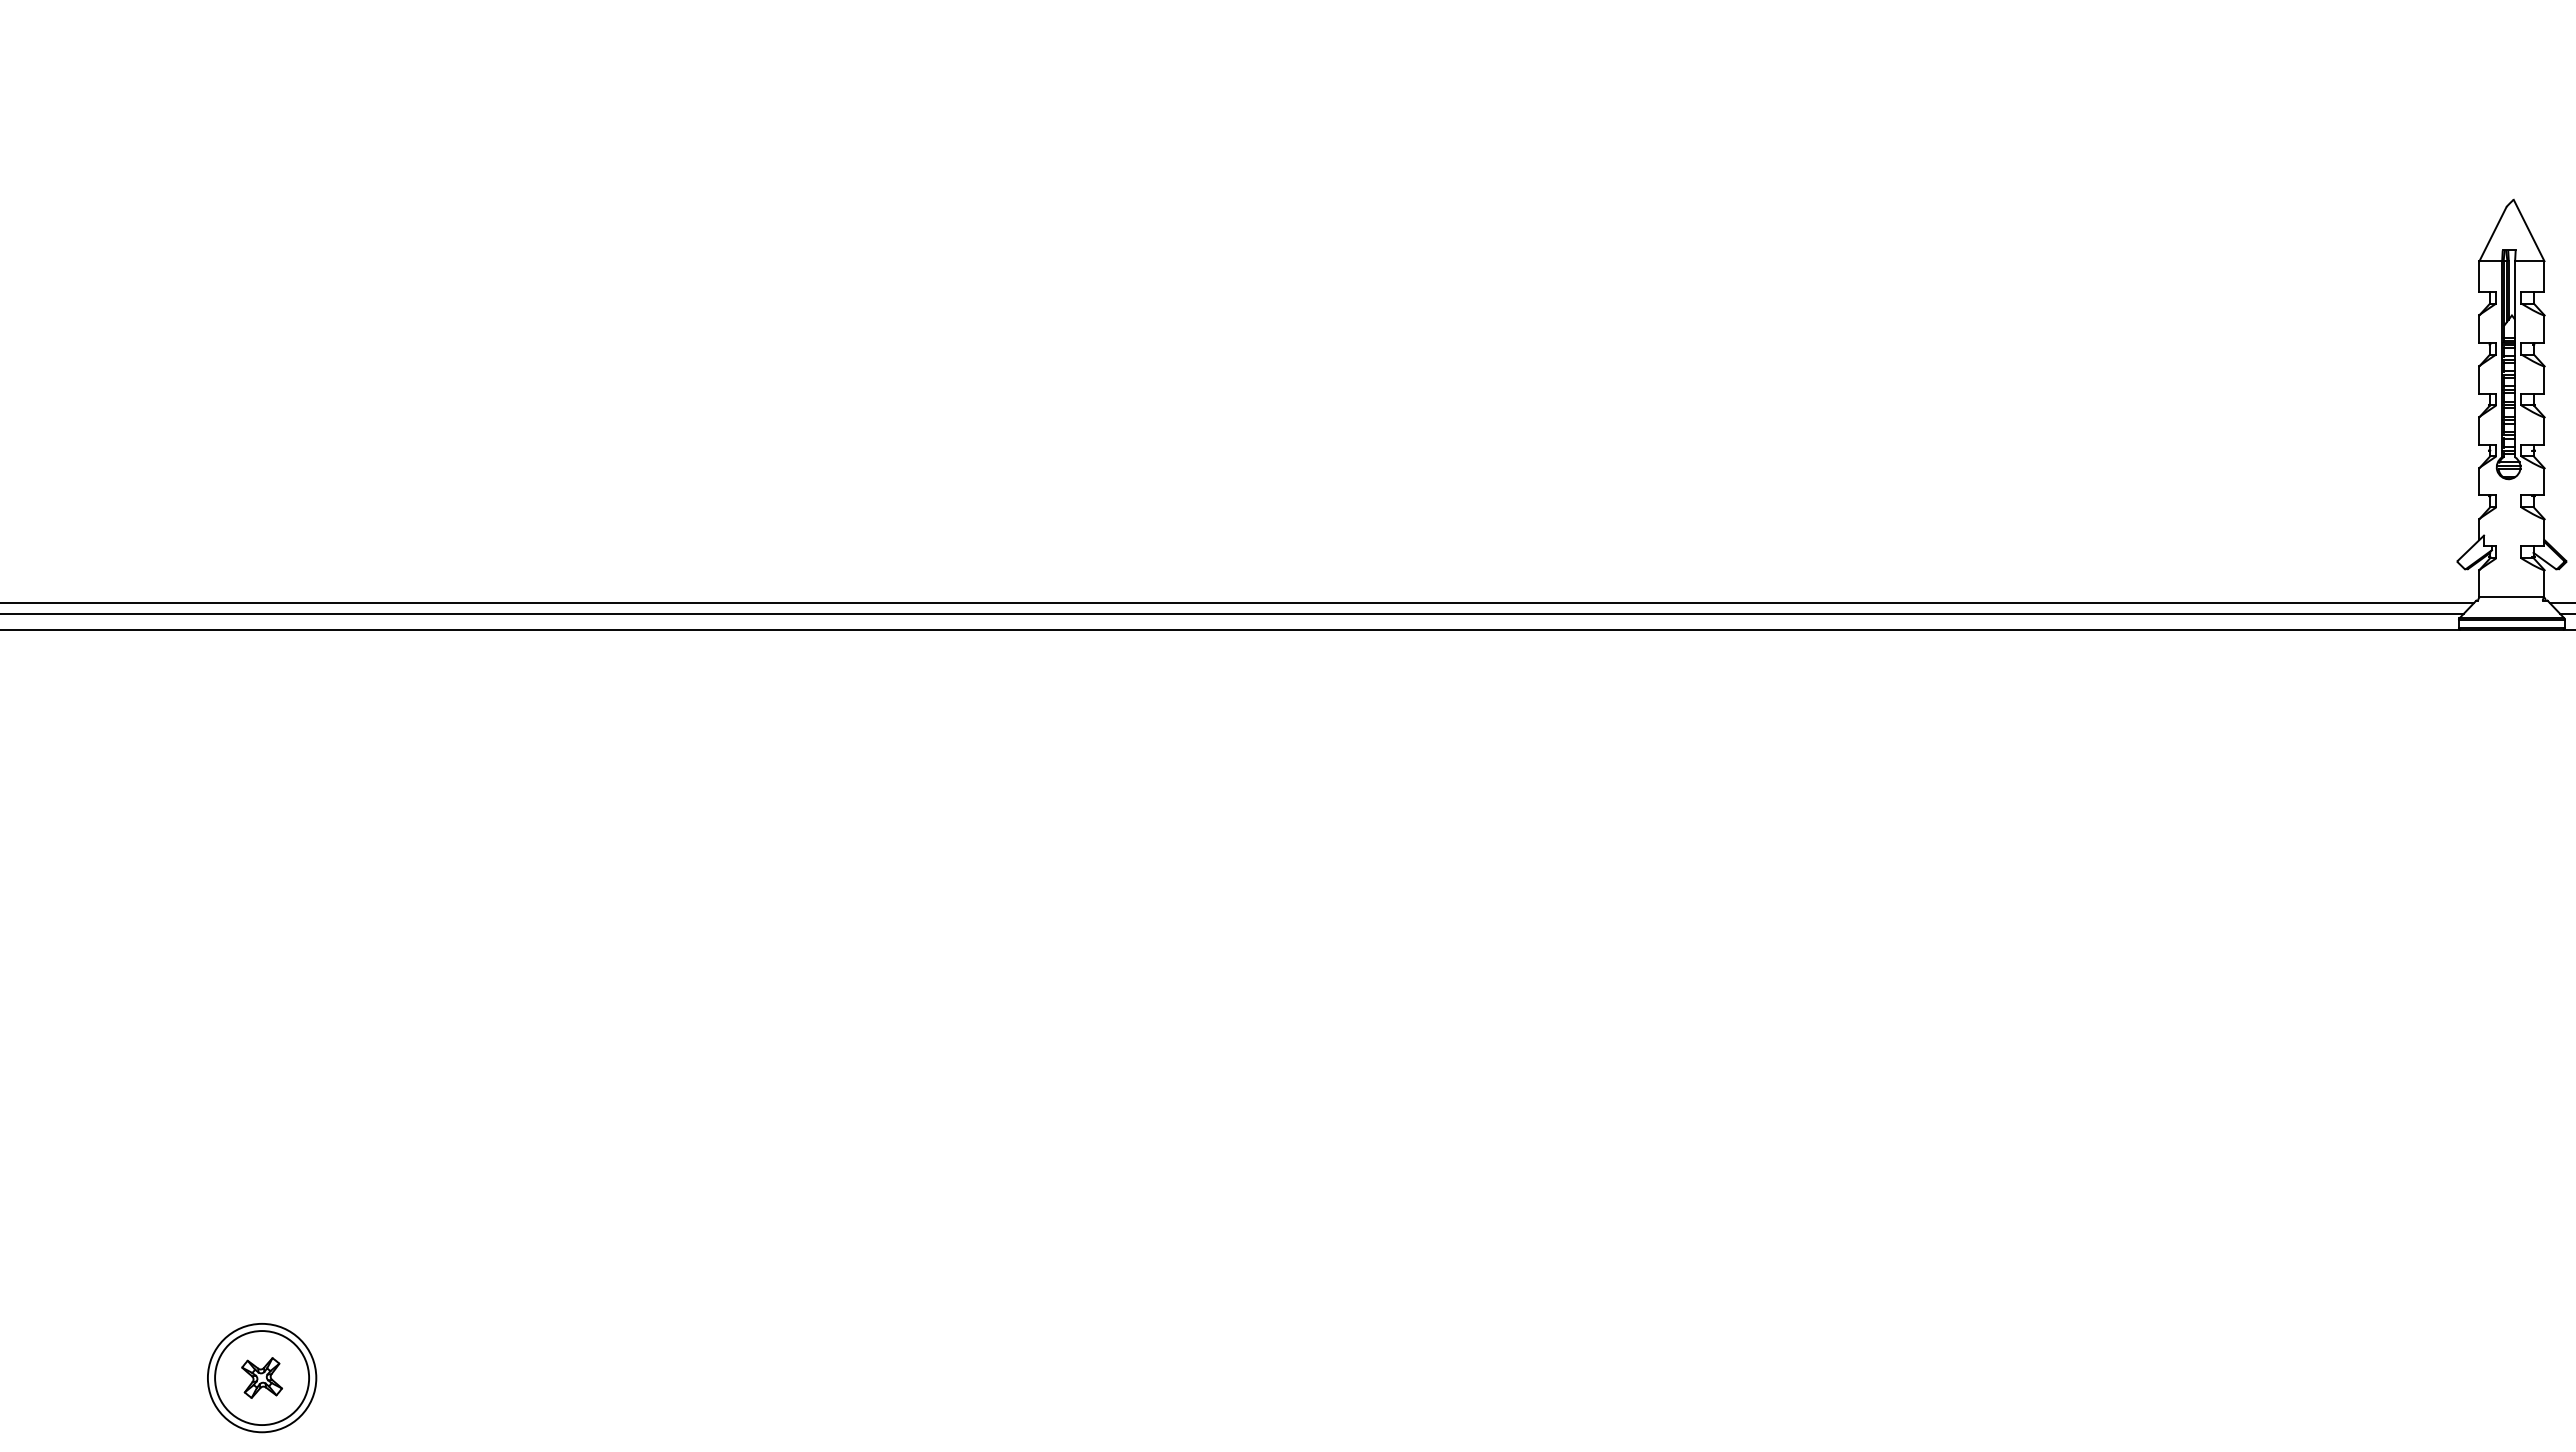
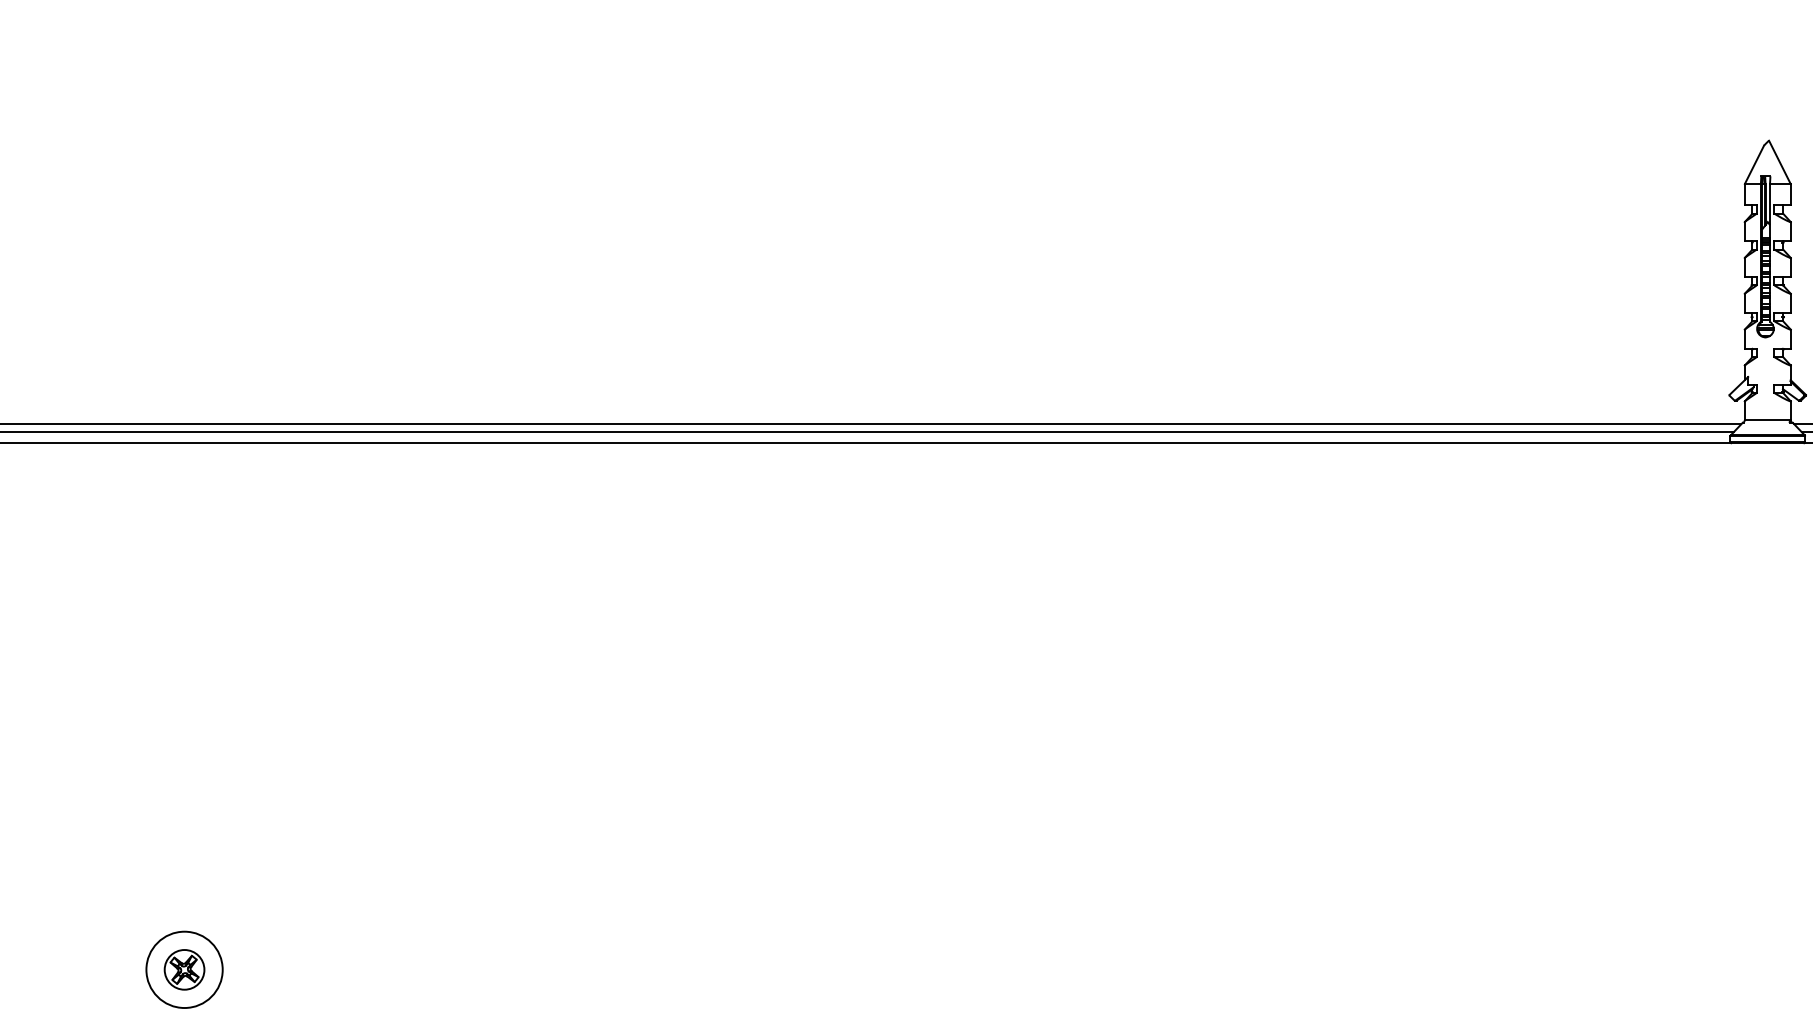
circle: (262, 1378) -> (184, 970), size x0.6

